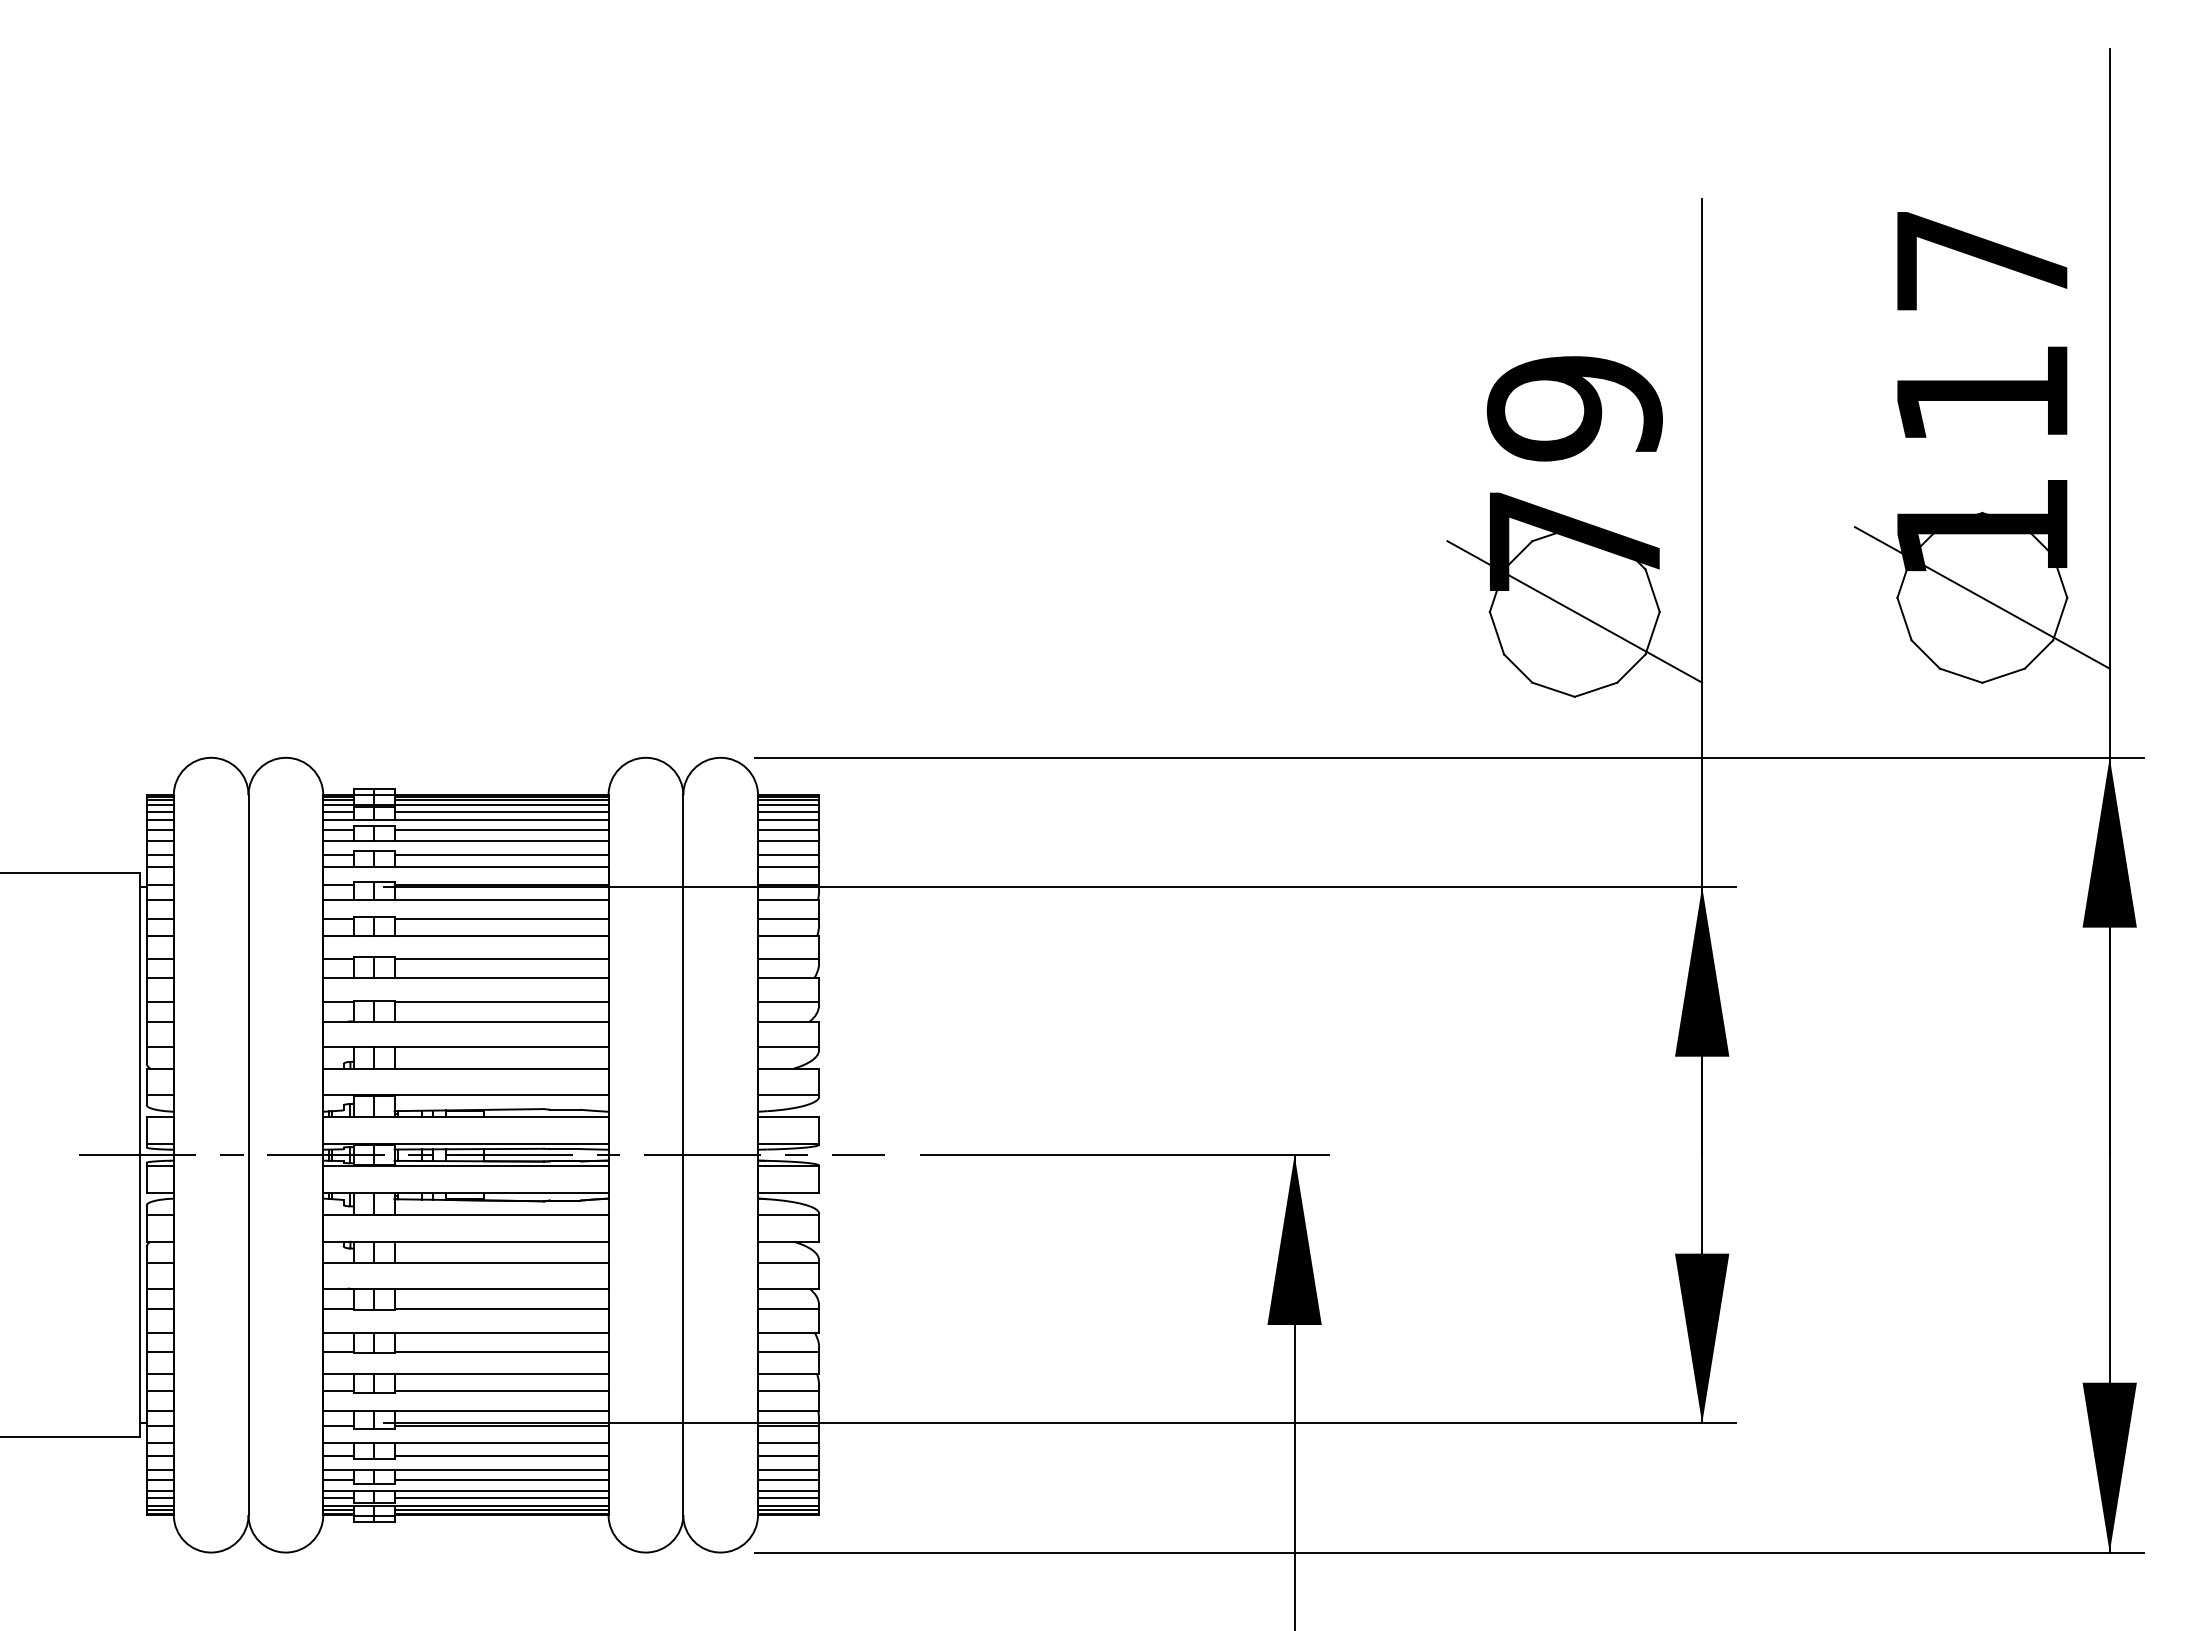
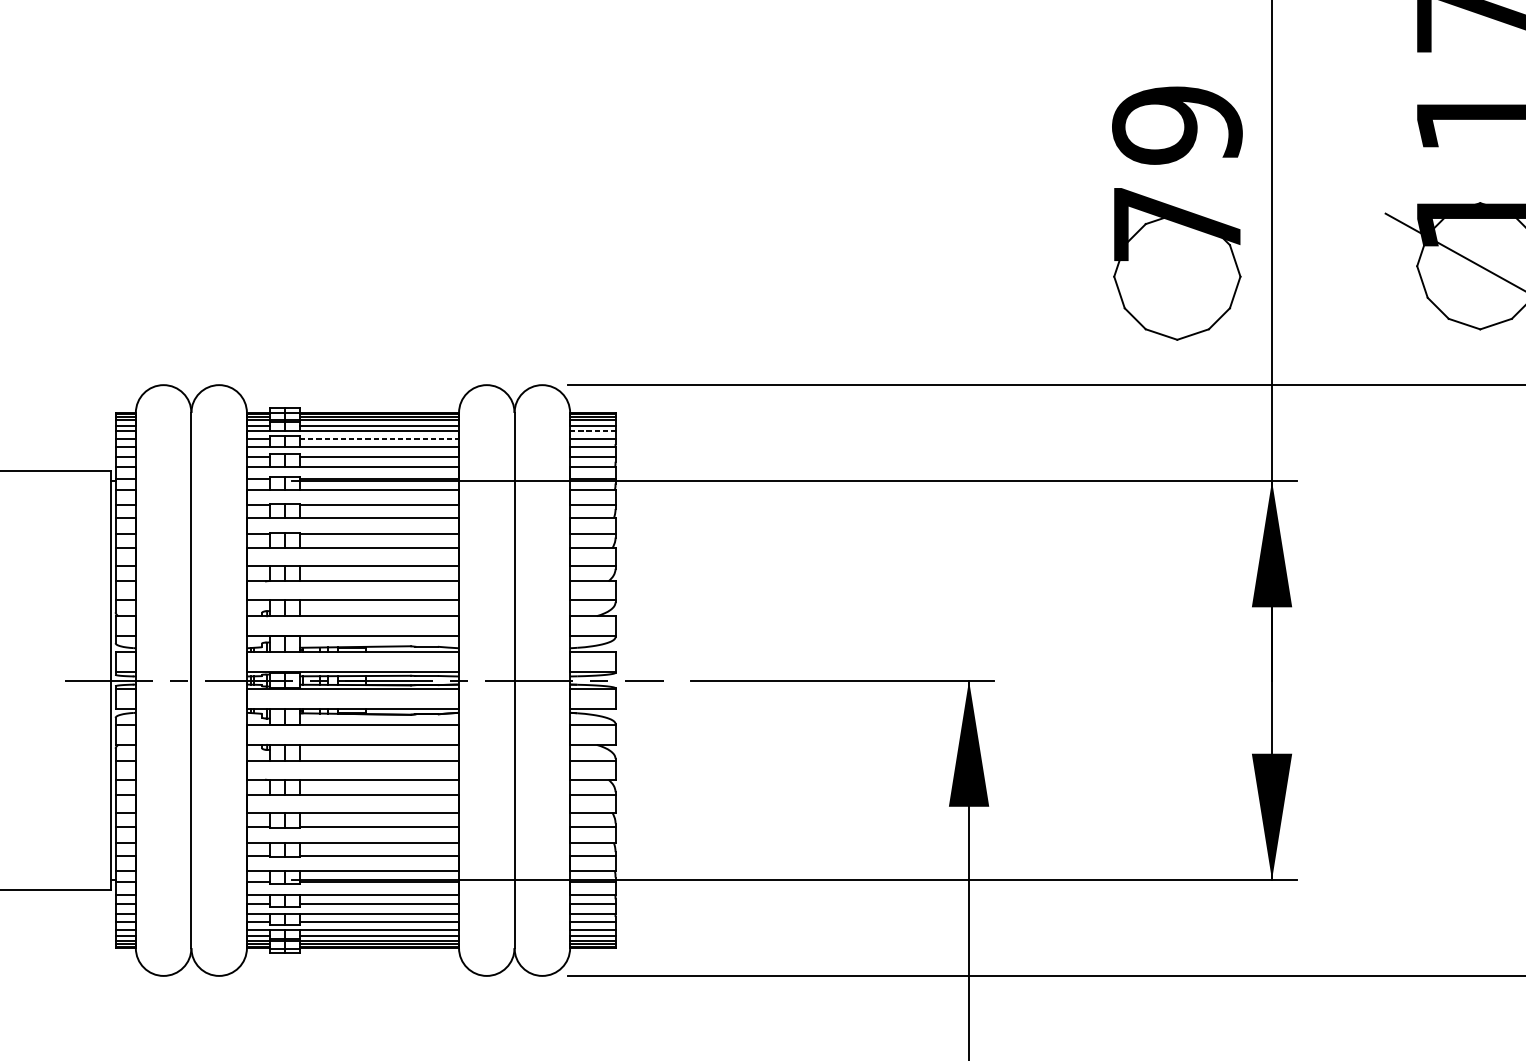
line: (1574, 611) -> (1177, 276), removed
line: (788, 819) -> (592, 430), solid -> dashed
line: (501, 830) -> (379, 439), solid -> dashed

